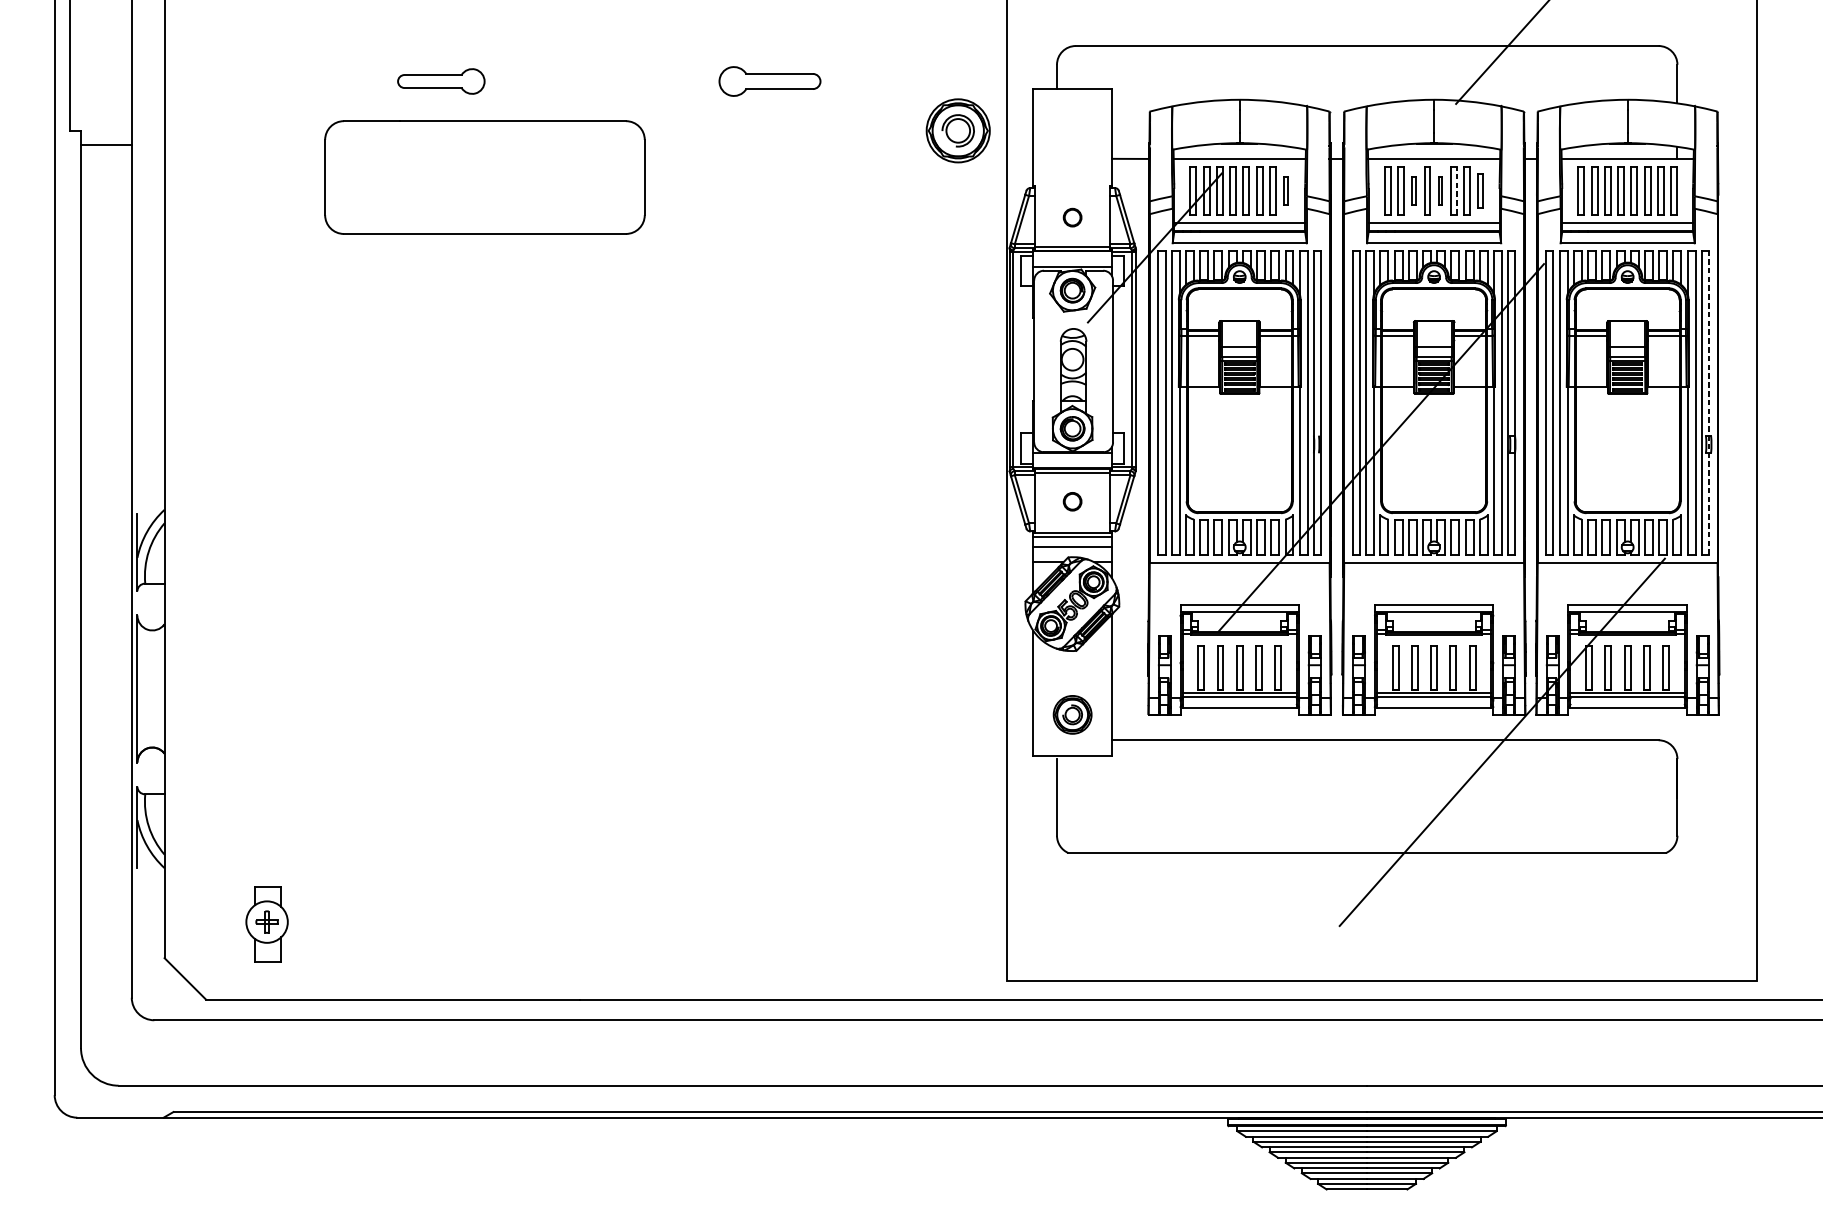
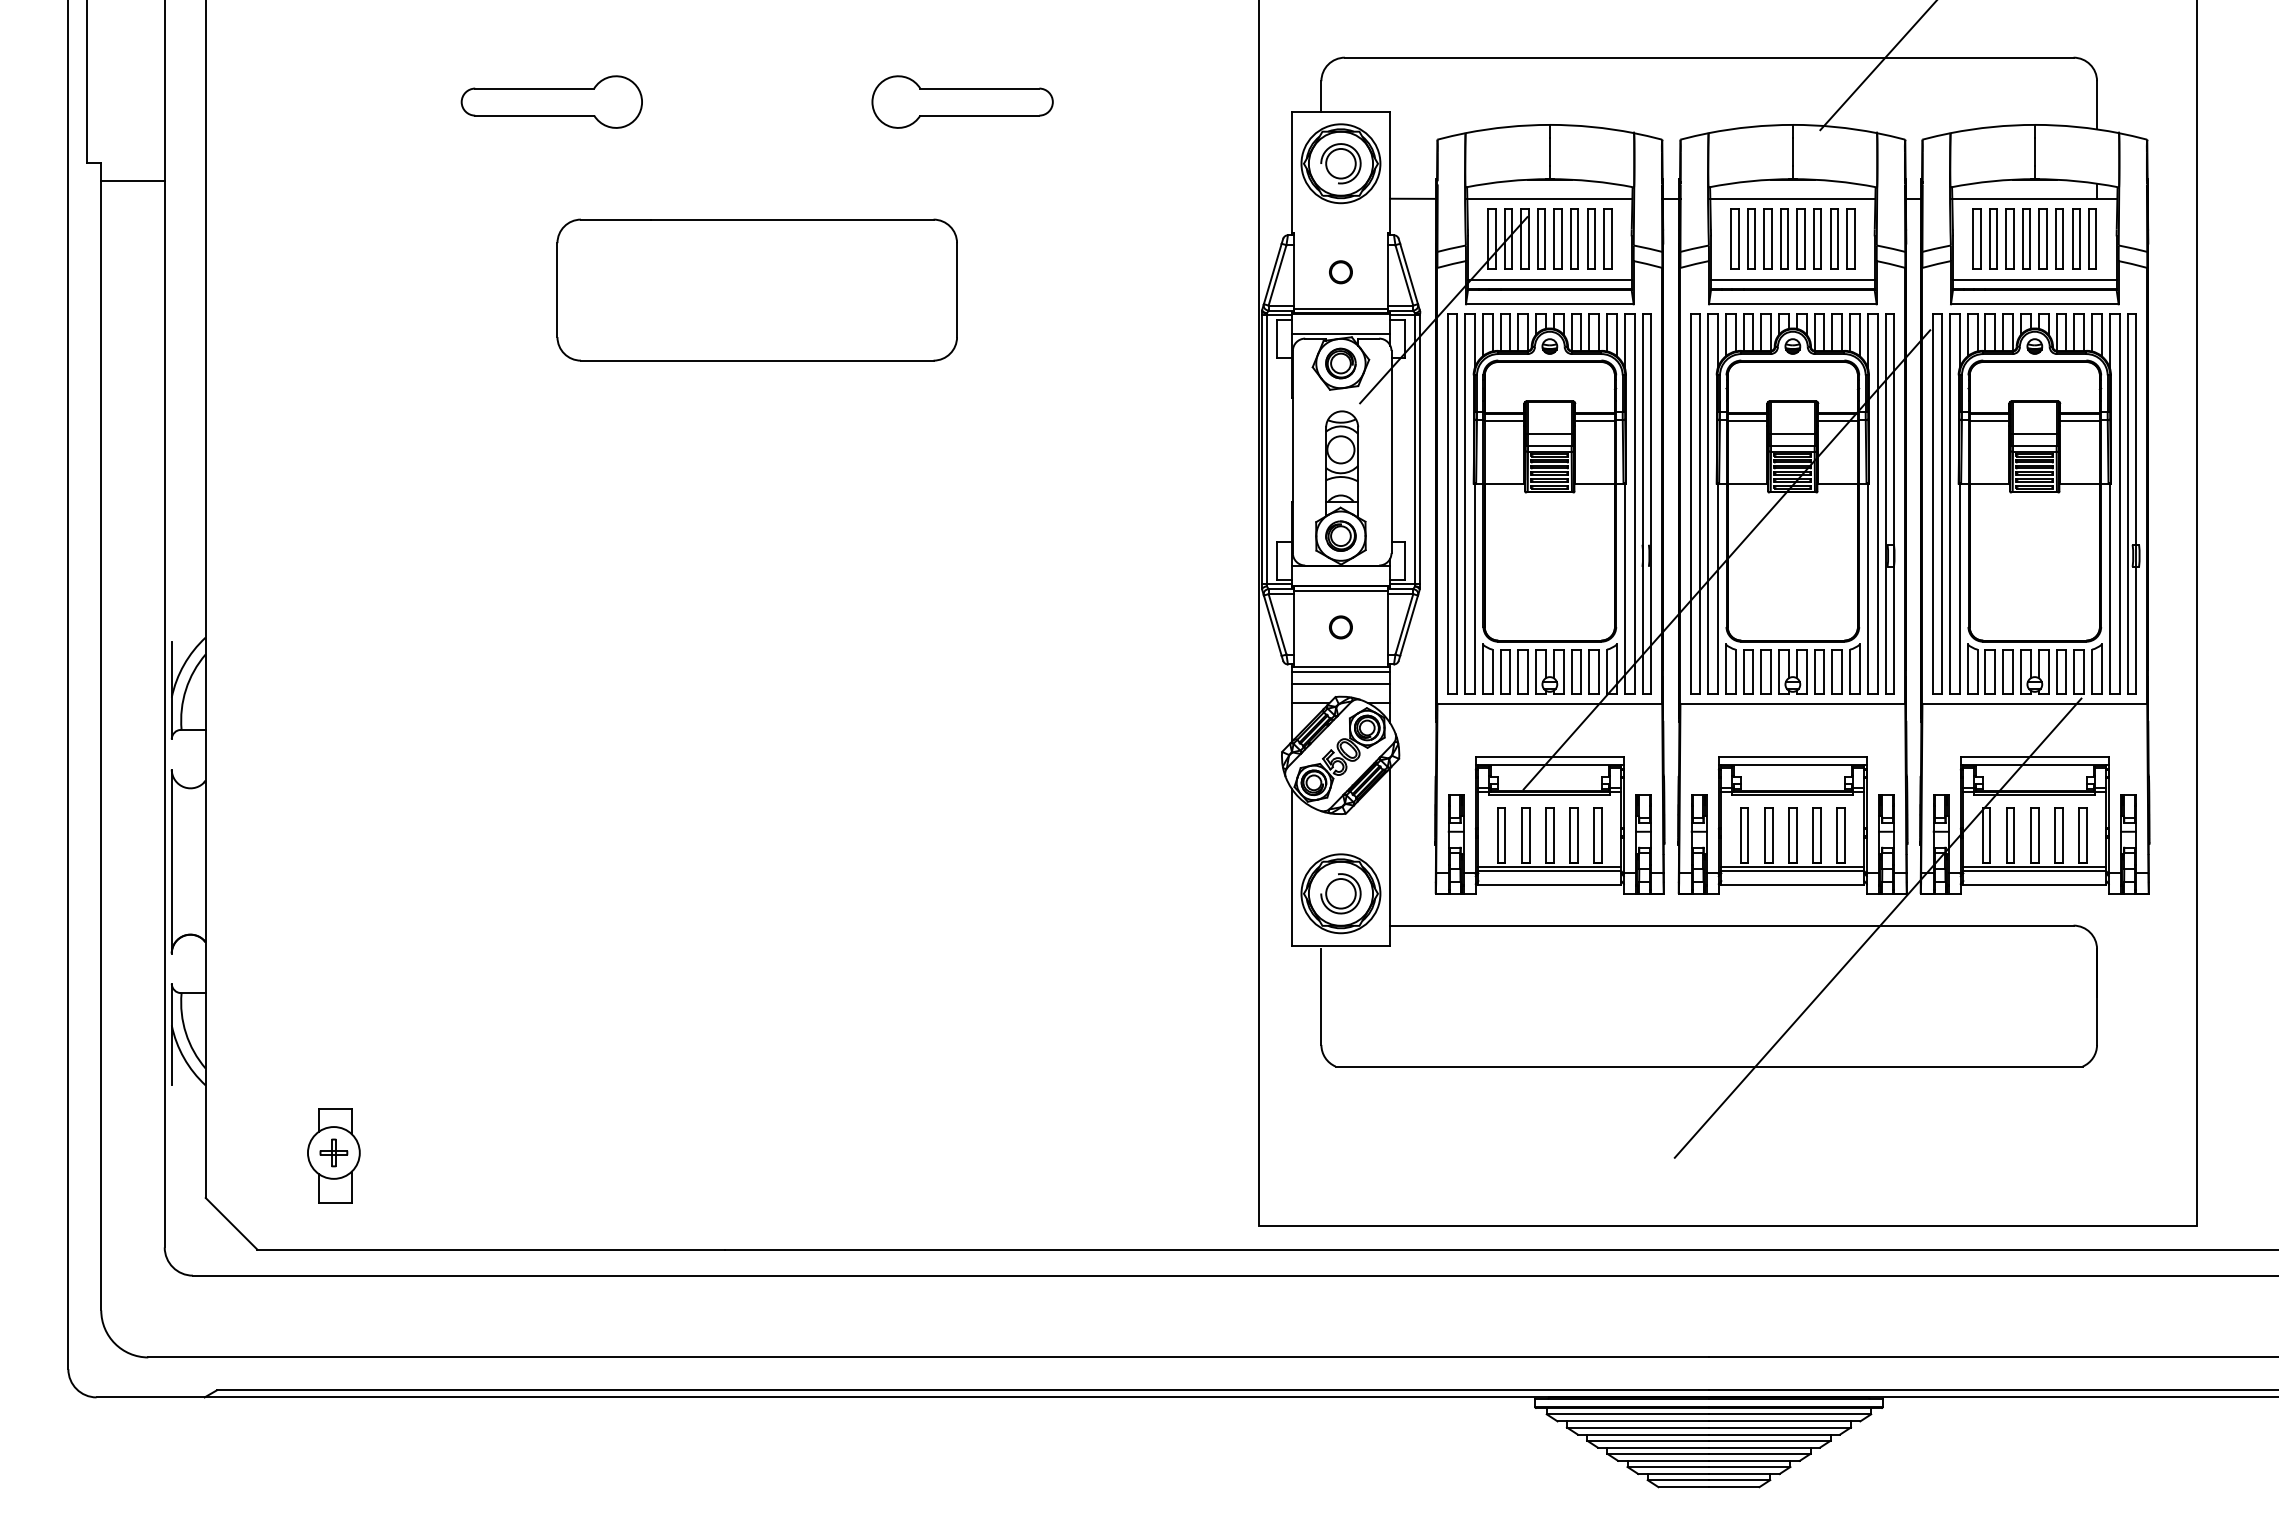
part: (441, 81) -> (551, 101), size x1.67
part: (769, 81) -> (962, 101), size x1.43
part: (957, 130) -> (1340, 163), moved
part: (484, 177) -> (756, 289), moved
part: (1285, 190) -> (1607, 238), size x1.67
part: (1413, 190) -> (1767, 238), size x1.67
part: (1440, 190) -> (1800, 238), size x1.67
line: (1457, 190) -> (1821, 238), dashed -> solid
part: (1480, 190) -> (1850, 238), size x1.43
line: (1709, 403) -> (2136, 504), dashed -> solid
part: (1072, 714) -> (1340, 893), size x1.67

